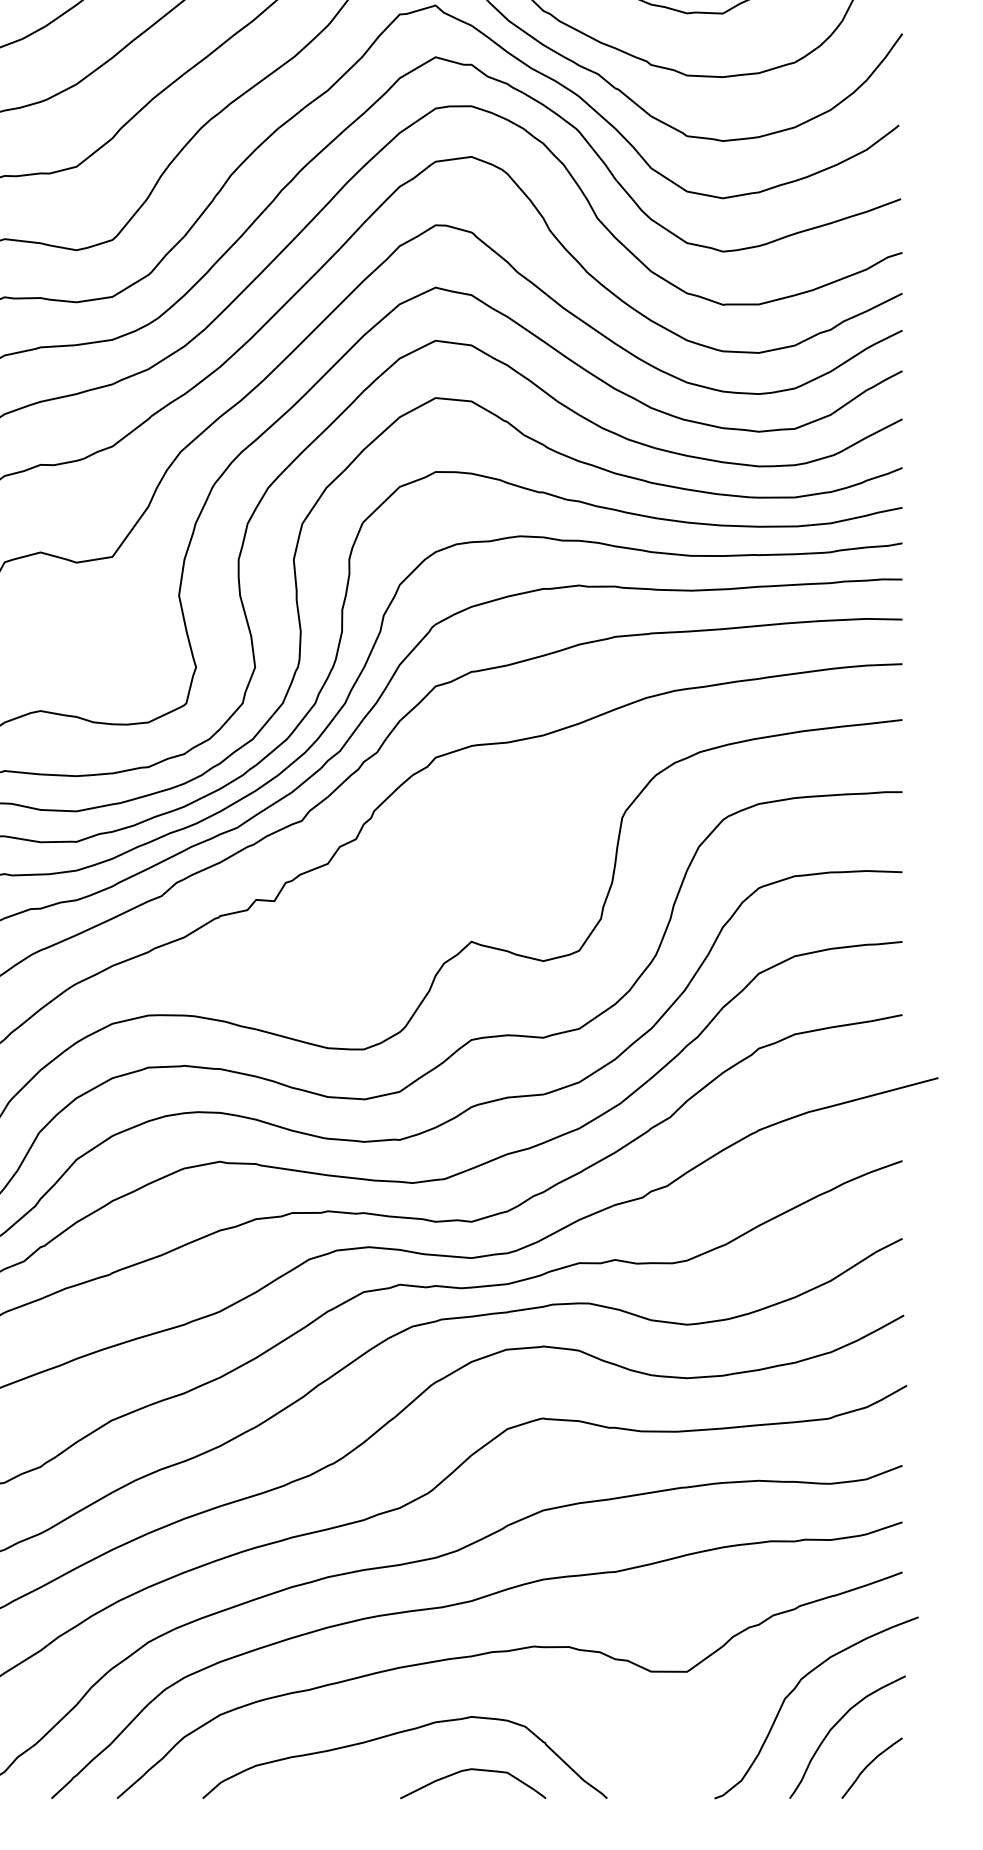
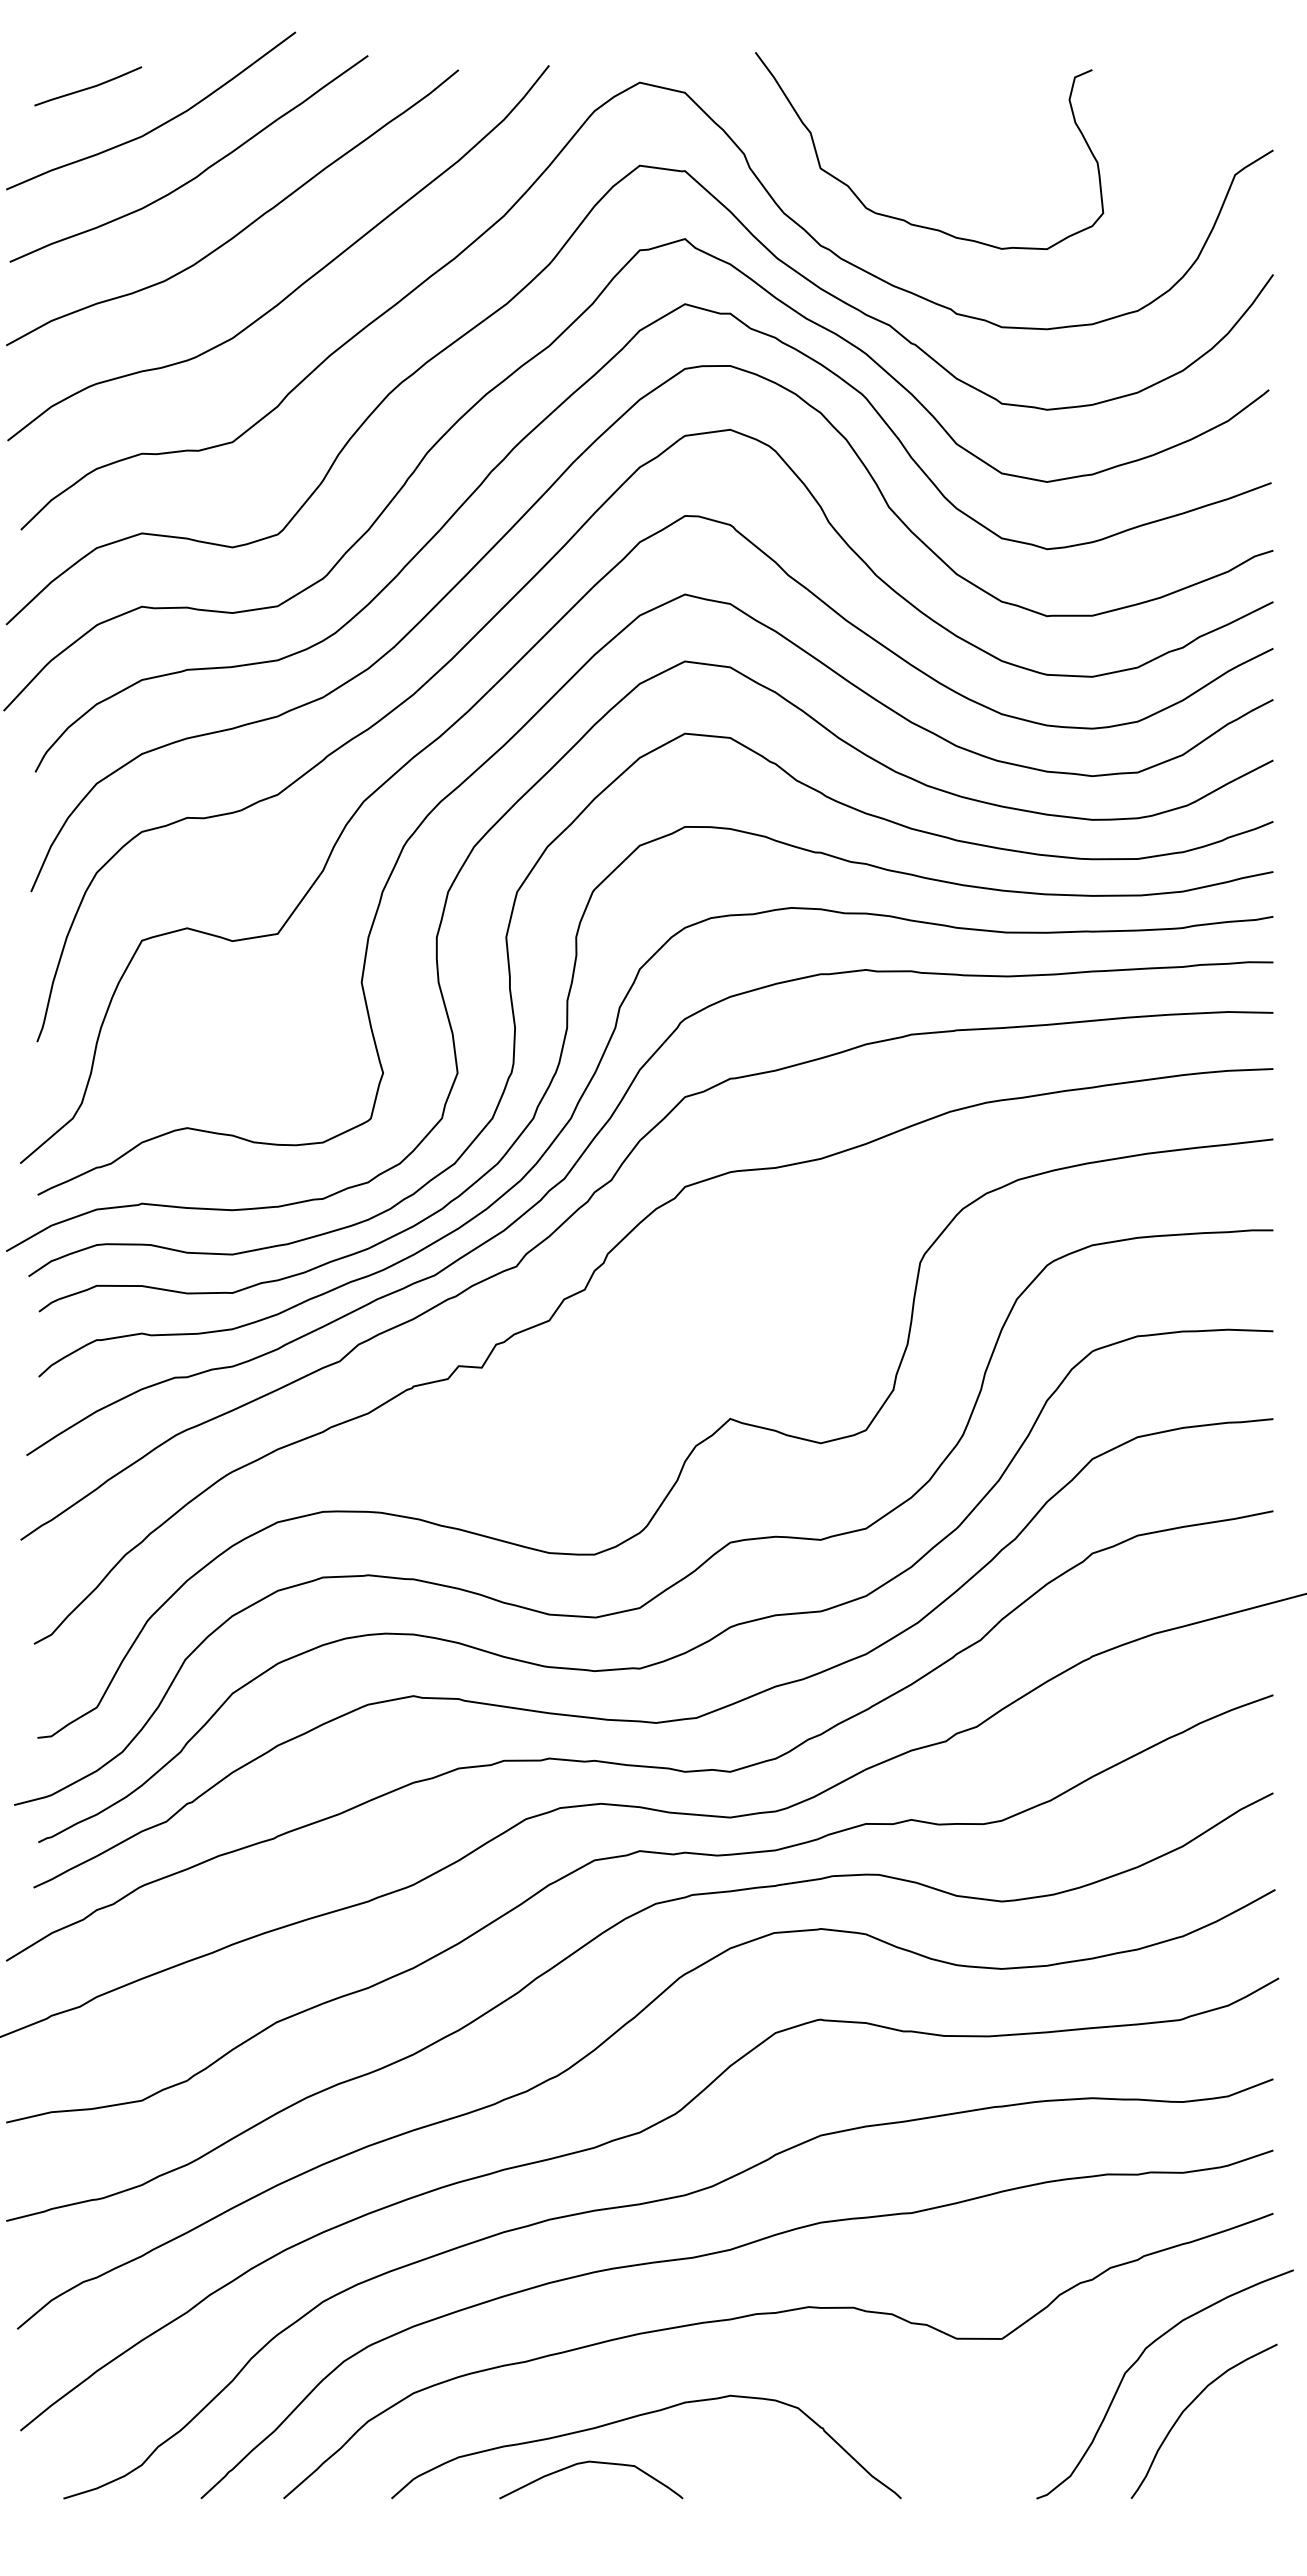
curve: (869, 1765) -> (1231, 2456), removed
curve: (476, 1770) -> (595, 2463), moved

